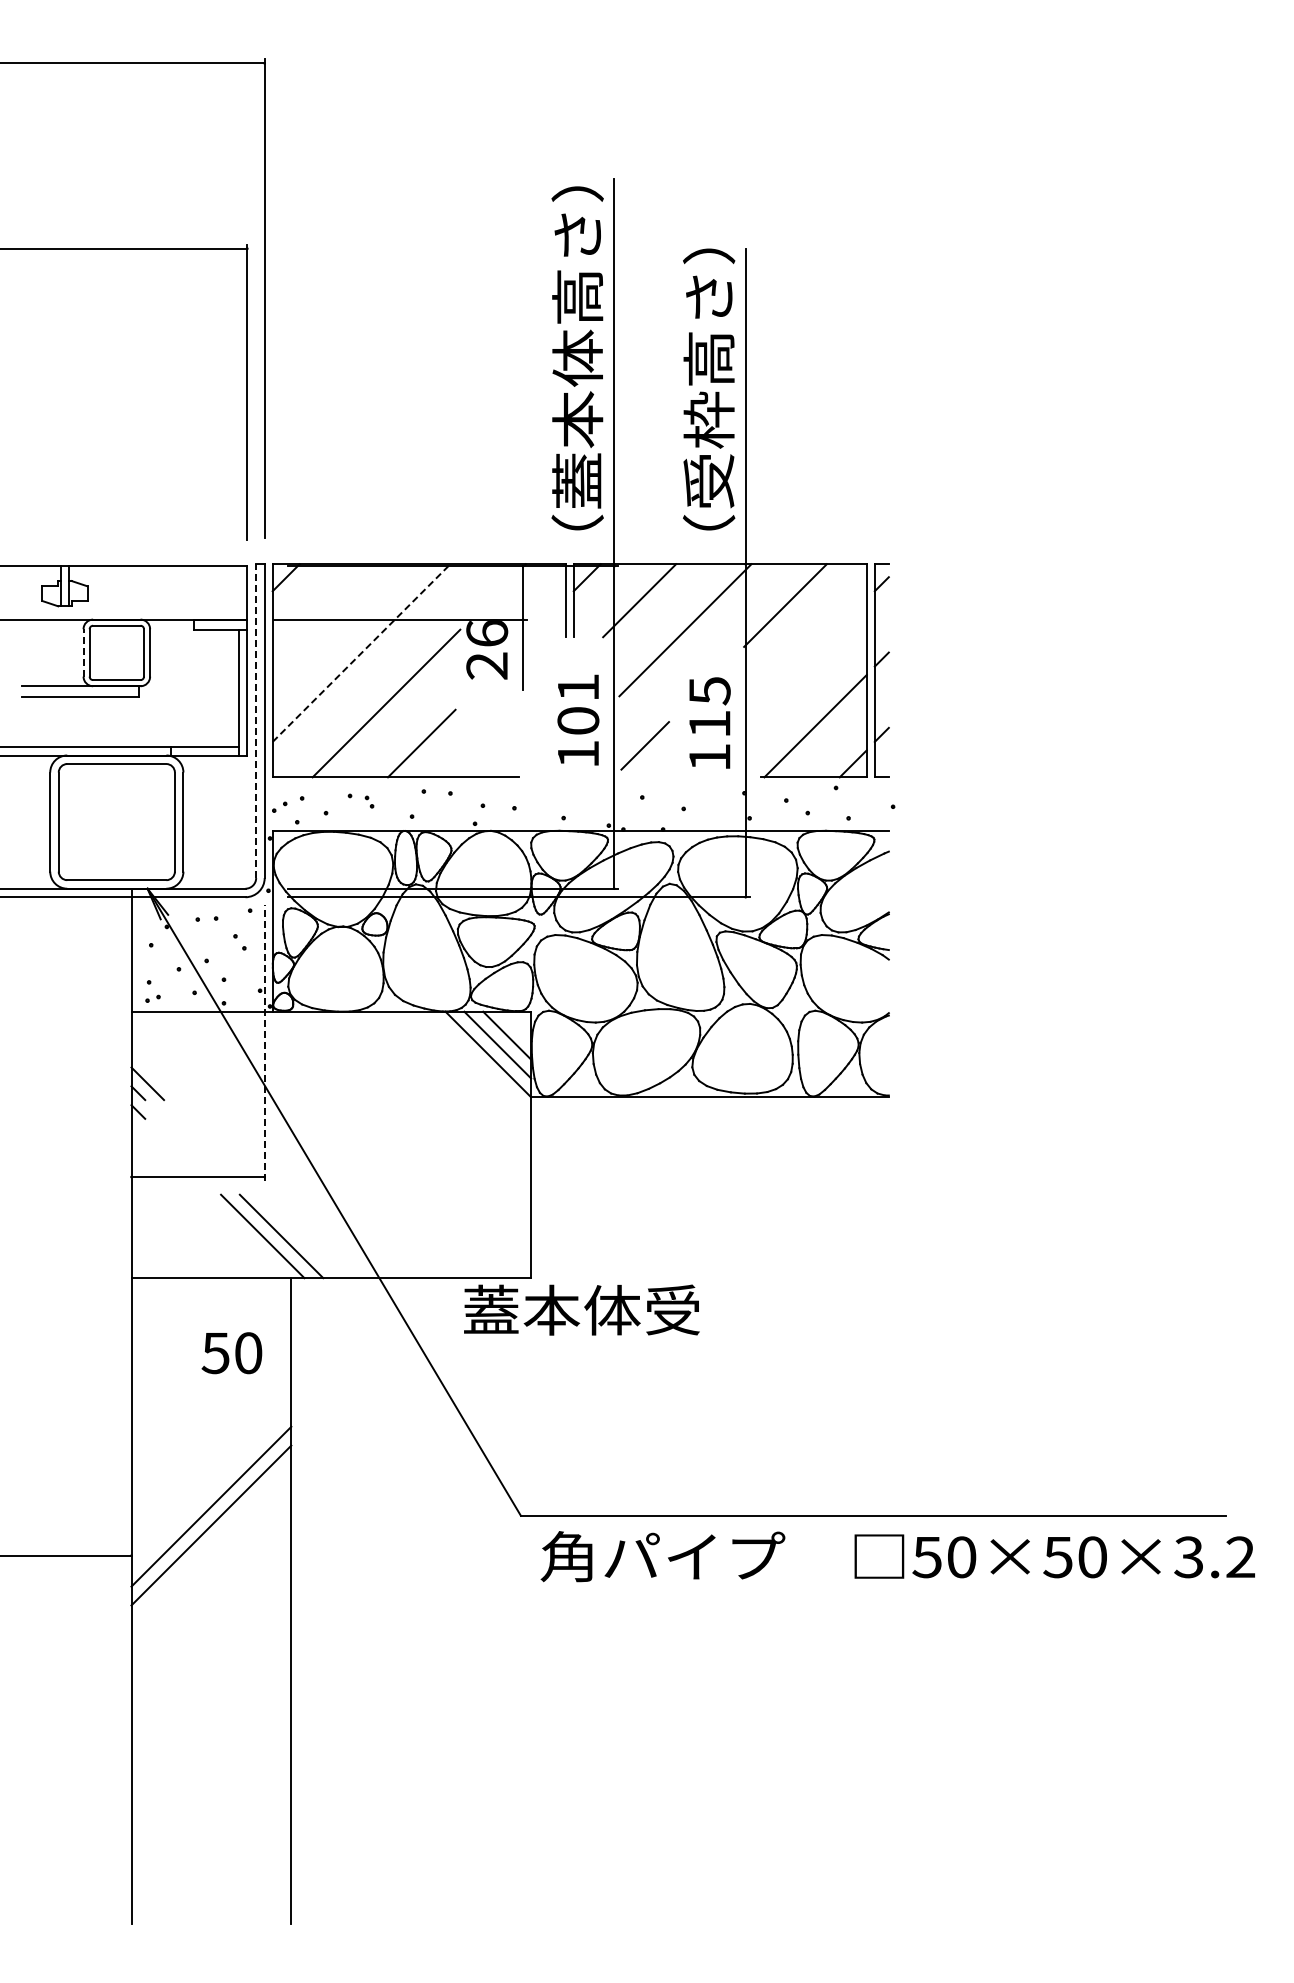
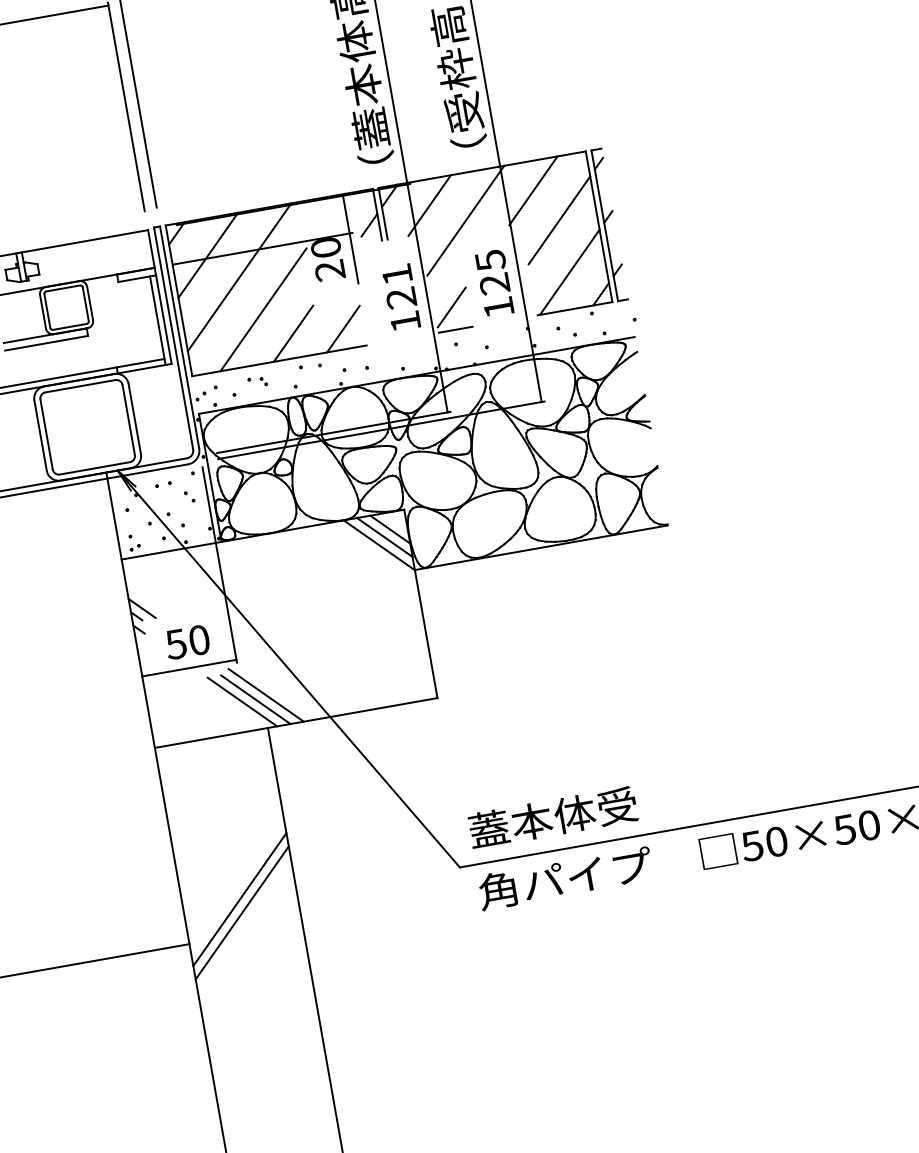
line: (551, 612) -> (368, 224), added
line: (323, 615) -> (208, 255), added
text: (487, 633) -> (326, 247), 26 -> 20
line: (83, 652) -> (42, 311), dashed -> solid
line: (813, 652) -> (559, 220), added
line: (361, 653) -> (239, 277), dashed -> solid
text: (578, 720) -> (401, 297), 101 -> 121
line: (256, 721) -> (173, 338), dashed -> solid
text: (709, 723) -> (494, 283), 115 -> 125
line: (491, 749) -> (343, 329), added
line: (645, 777) -> (455, 329), added
line: (264, 1042) -> (219, 564), dashed -> solid
line: (296, 1232) -> (265, 695), added
text: (581, 1309) -> (552, 817), moved
text: (231, 1353) -> (187, 642), moved

